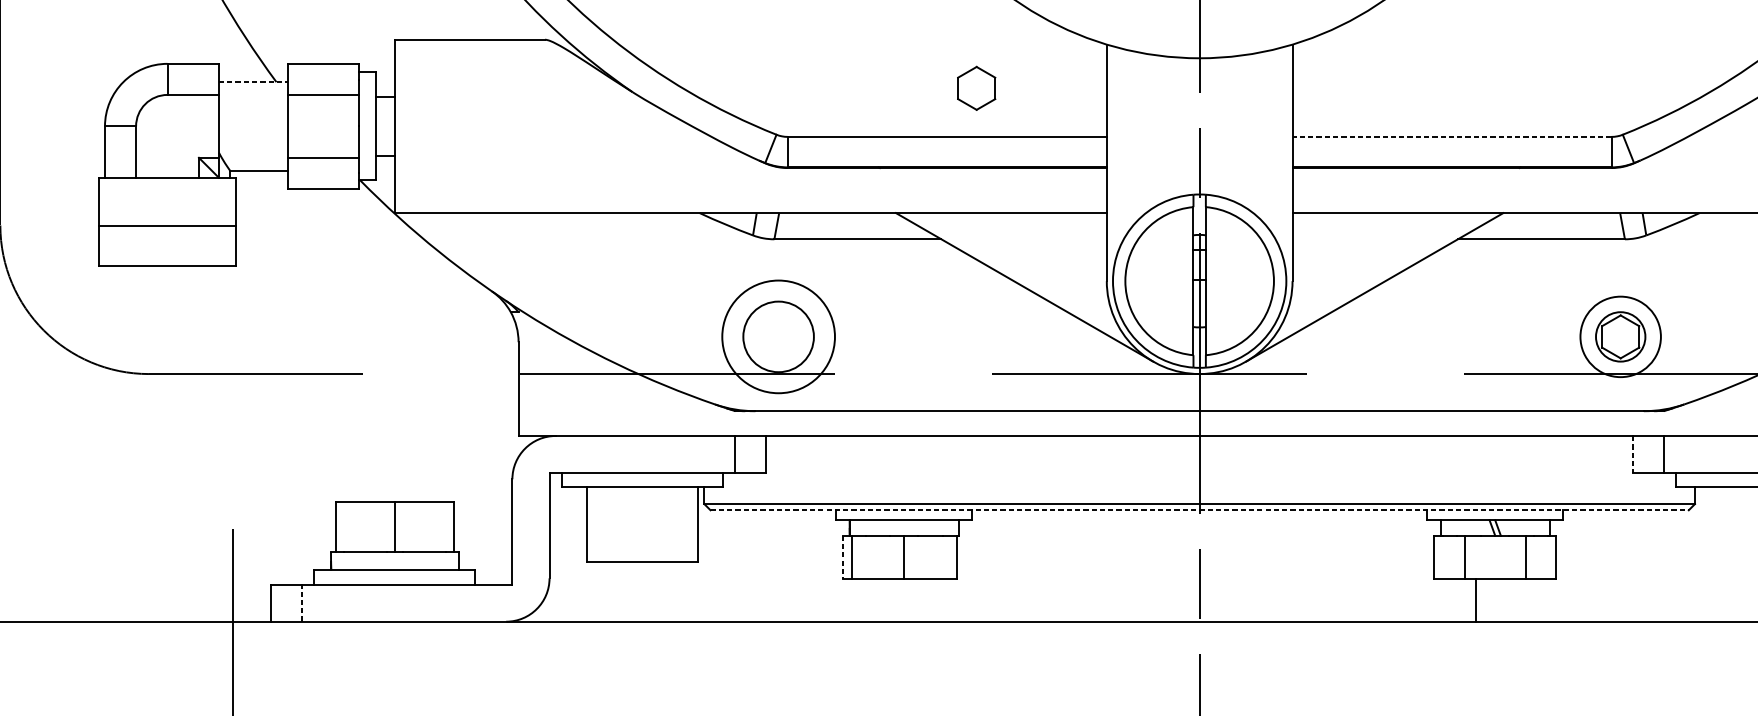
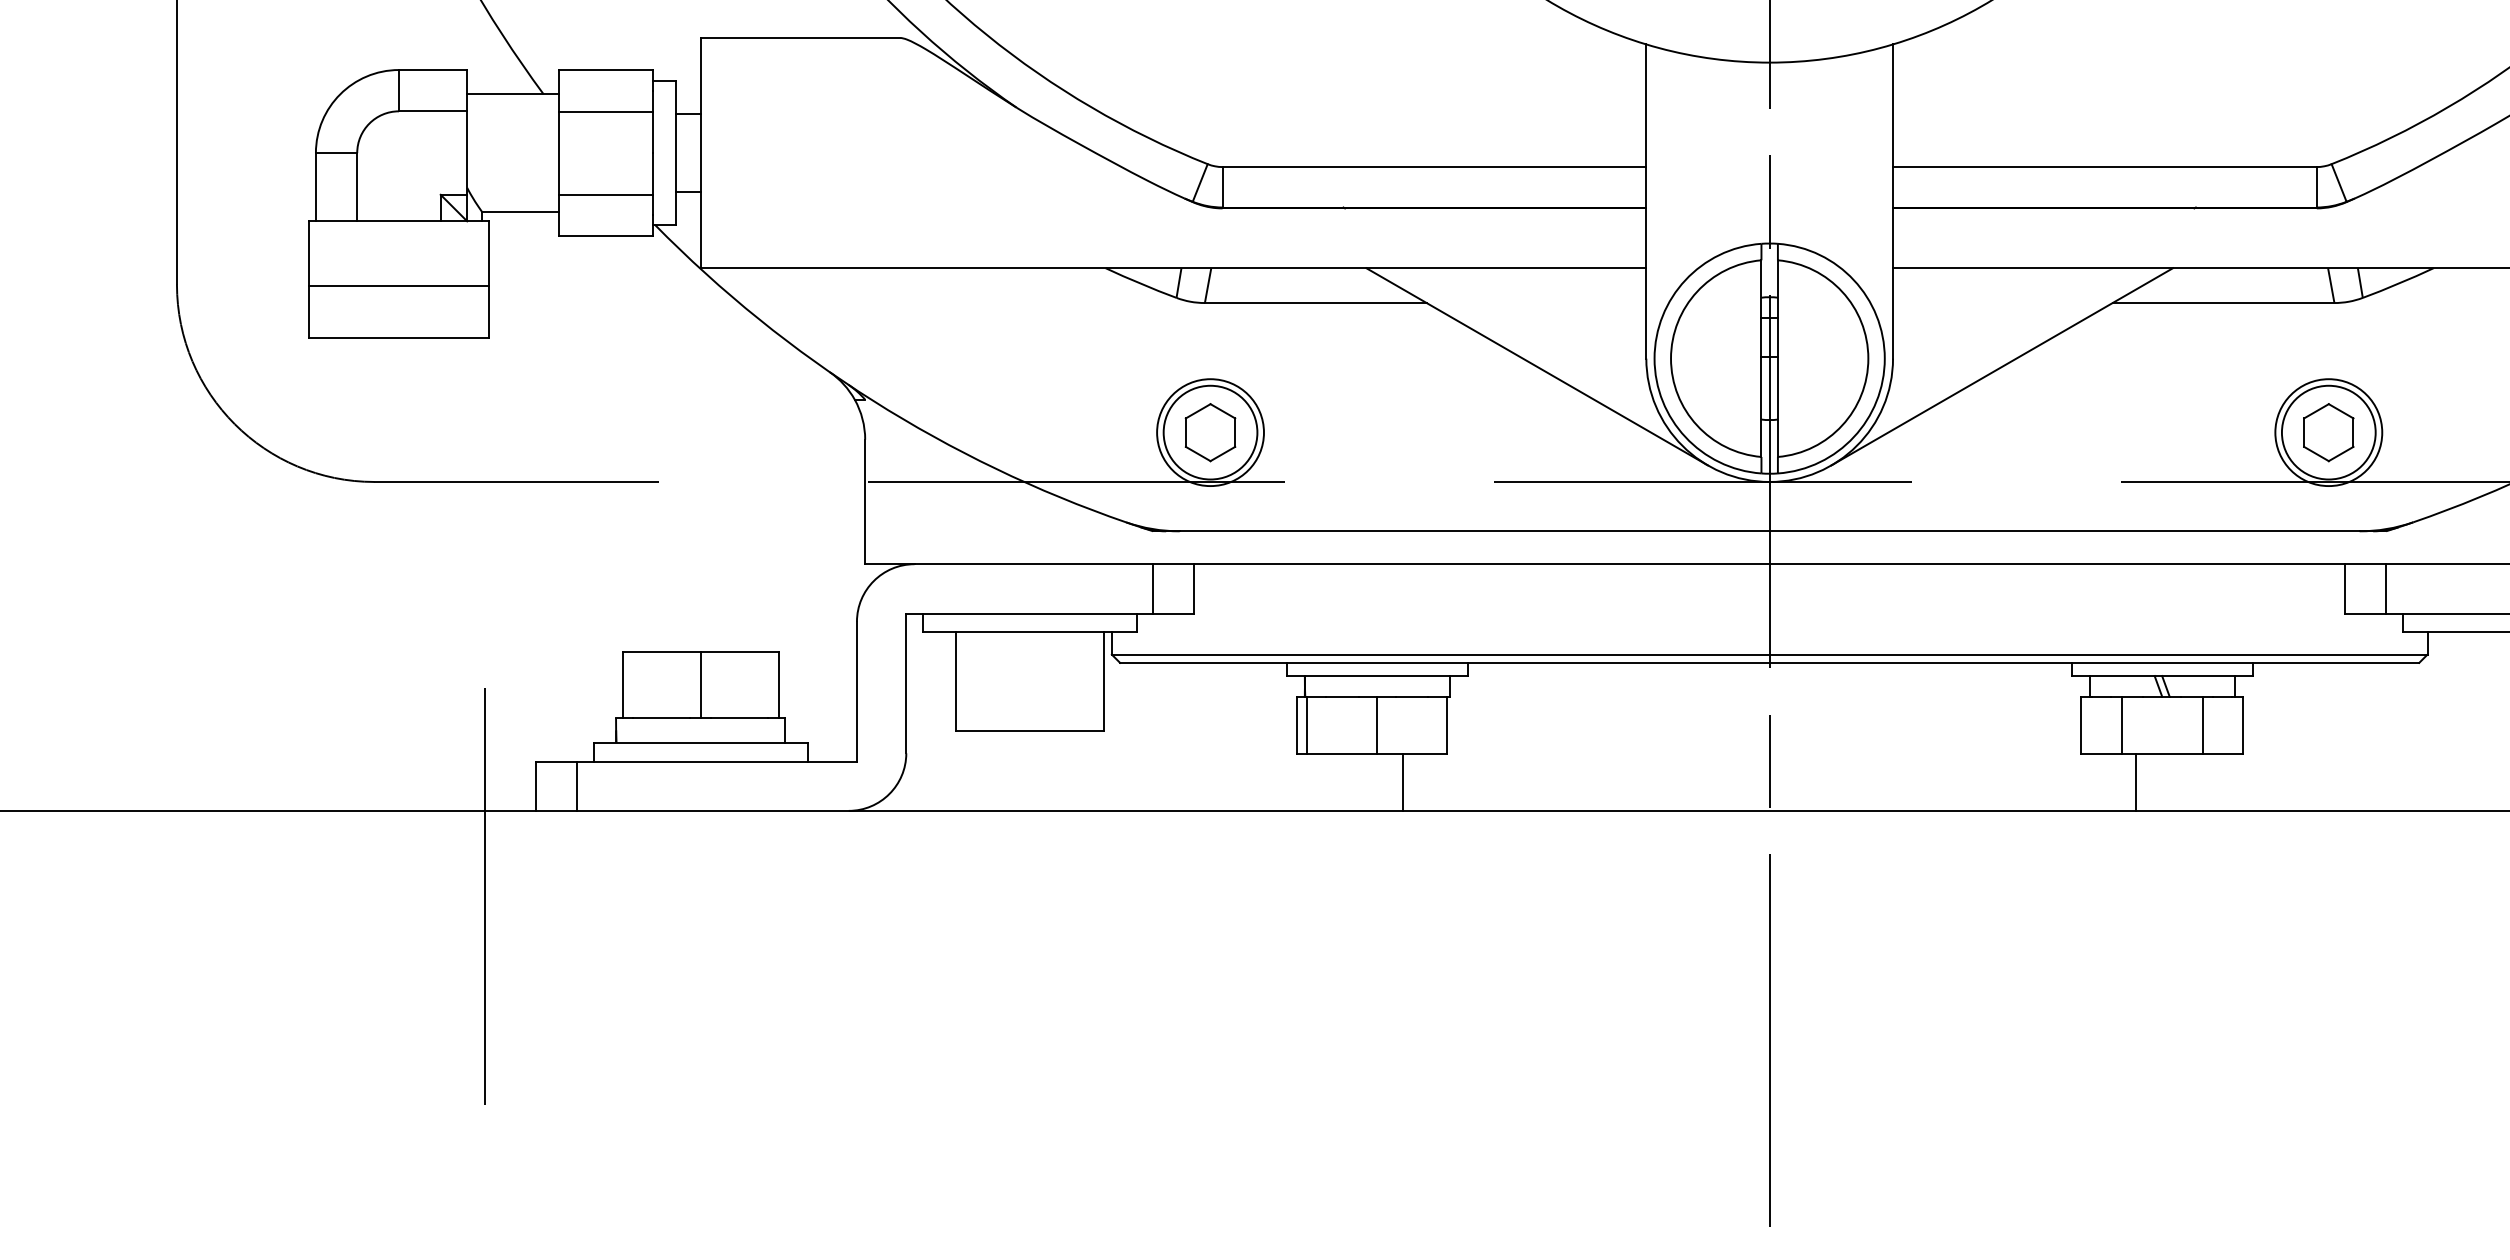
line: (253, 82) -> (513, 94), dashed -> solid
part: (976, 88) -> (1210, 432), moved
line: (1451, 137) -> (2104, 167), dashed -> solid
circle: (778, 336) -> (1210, 432), size x0.71
circle: (1620, 336) -> (2328, 432), size x1.43
line: (1633, 454) -> (2345, 588), dashed -> solid
line: (1199, 509) -> (1769, 662), dashed -> solid
line: (843, 557) -> (1296, 725), dashed -> solid
line: (923, 600) -> (1403, 782), added
line: (301, 603) -> (577, 786), dashed -> solid

